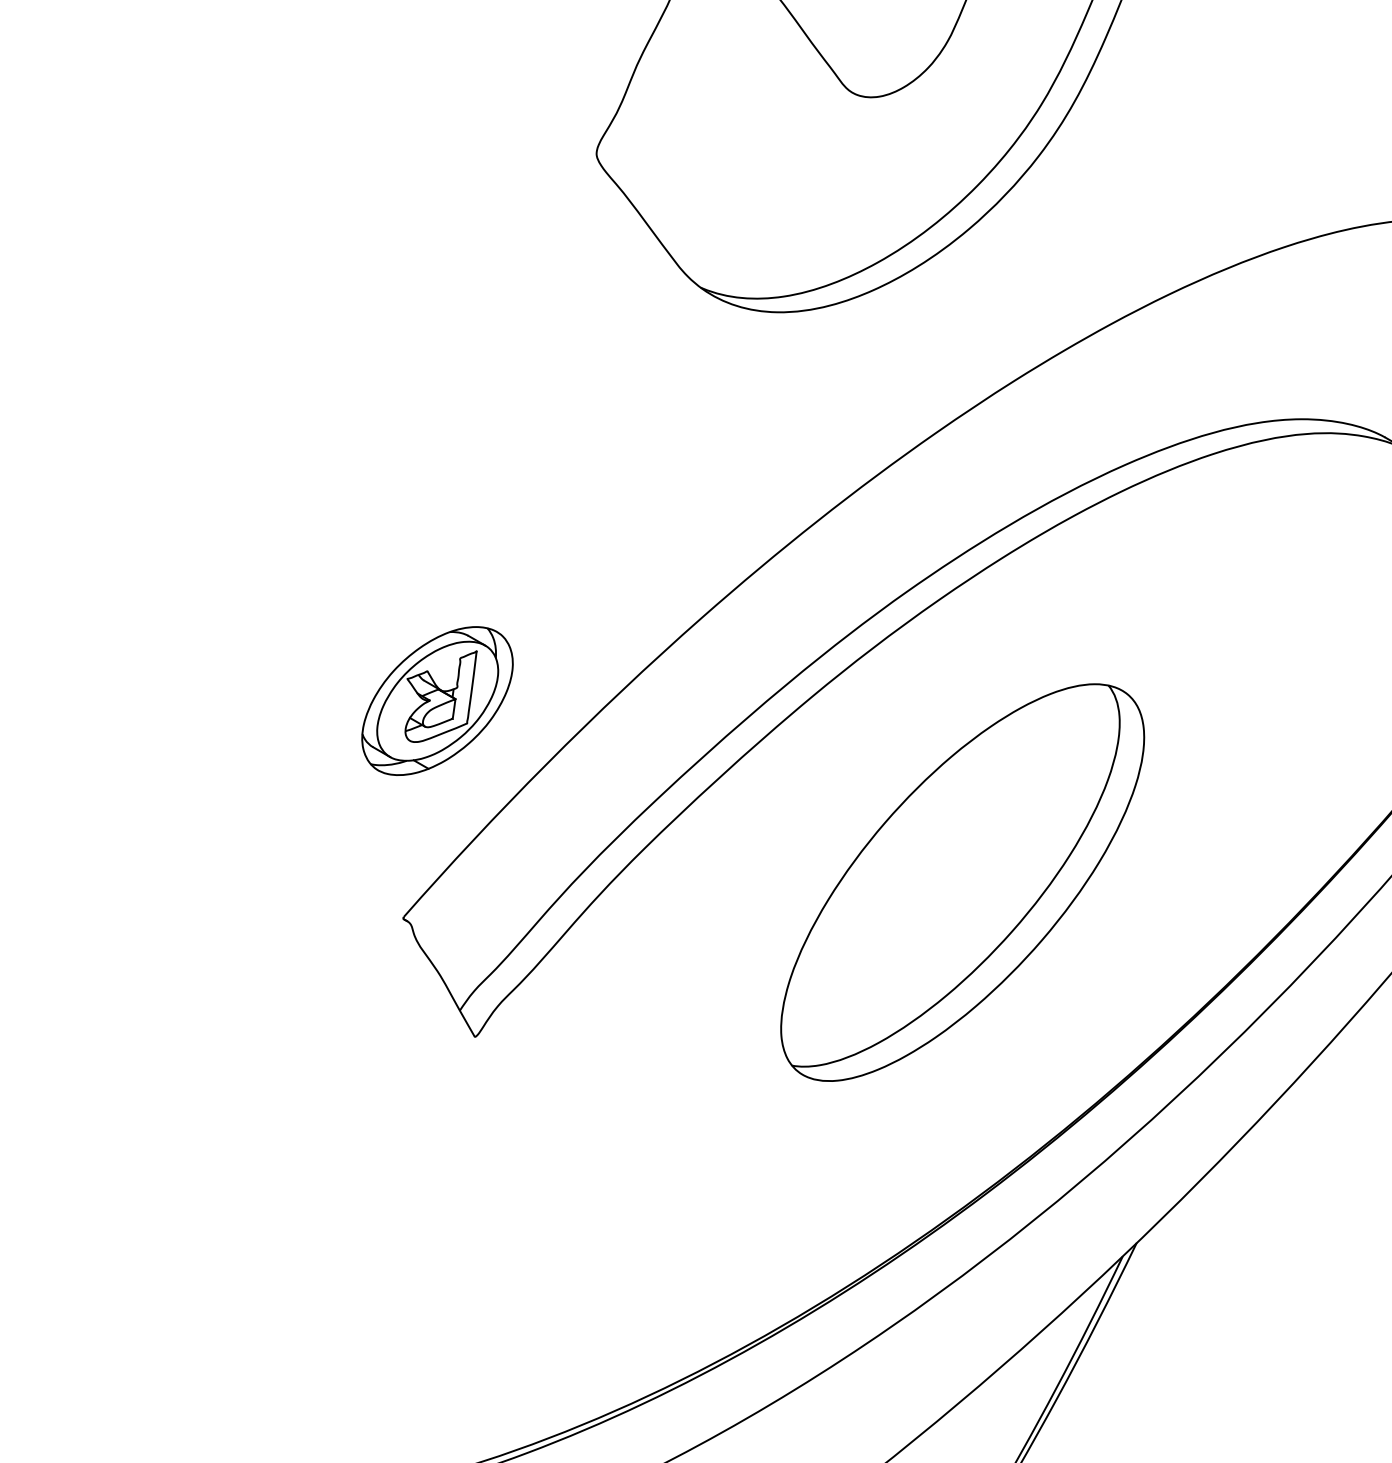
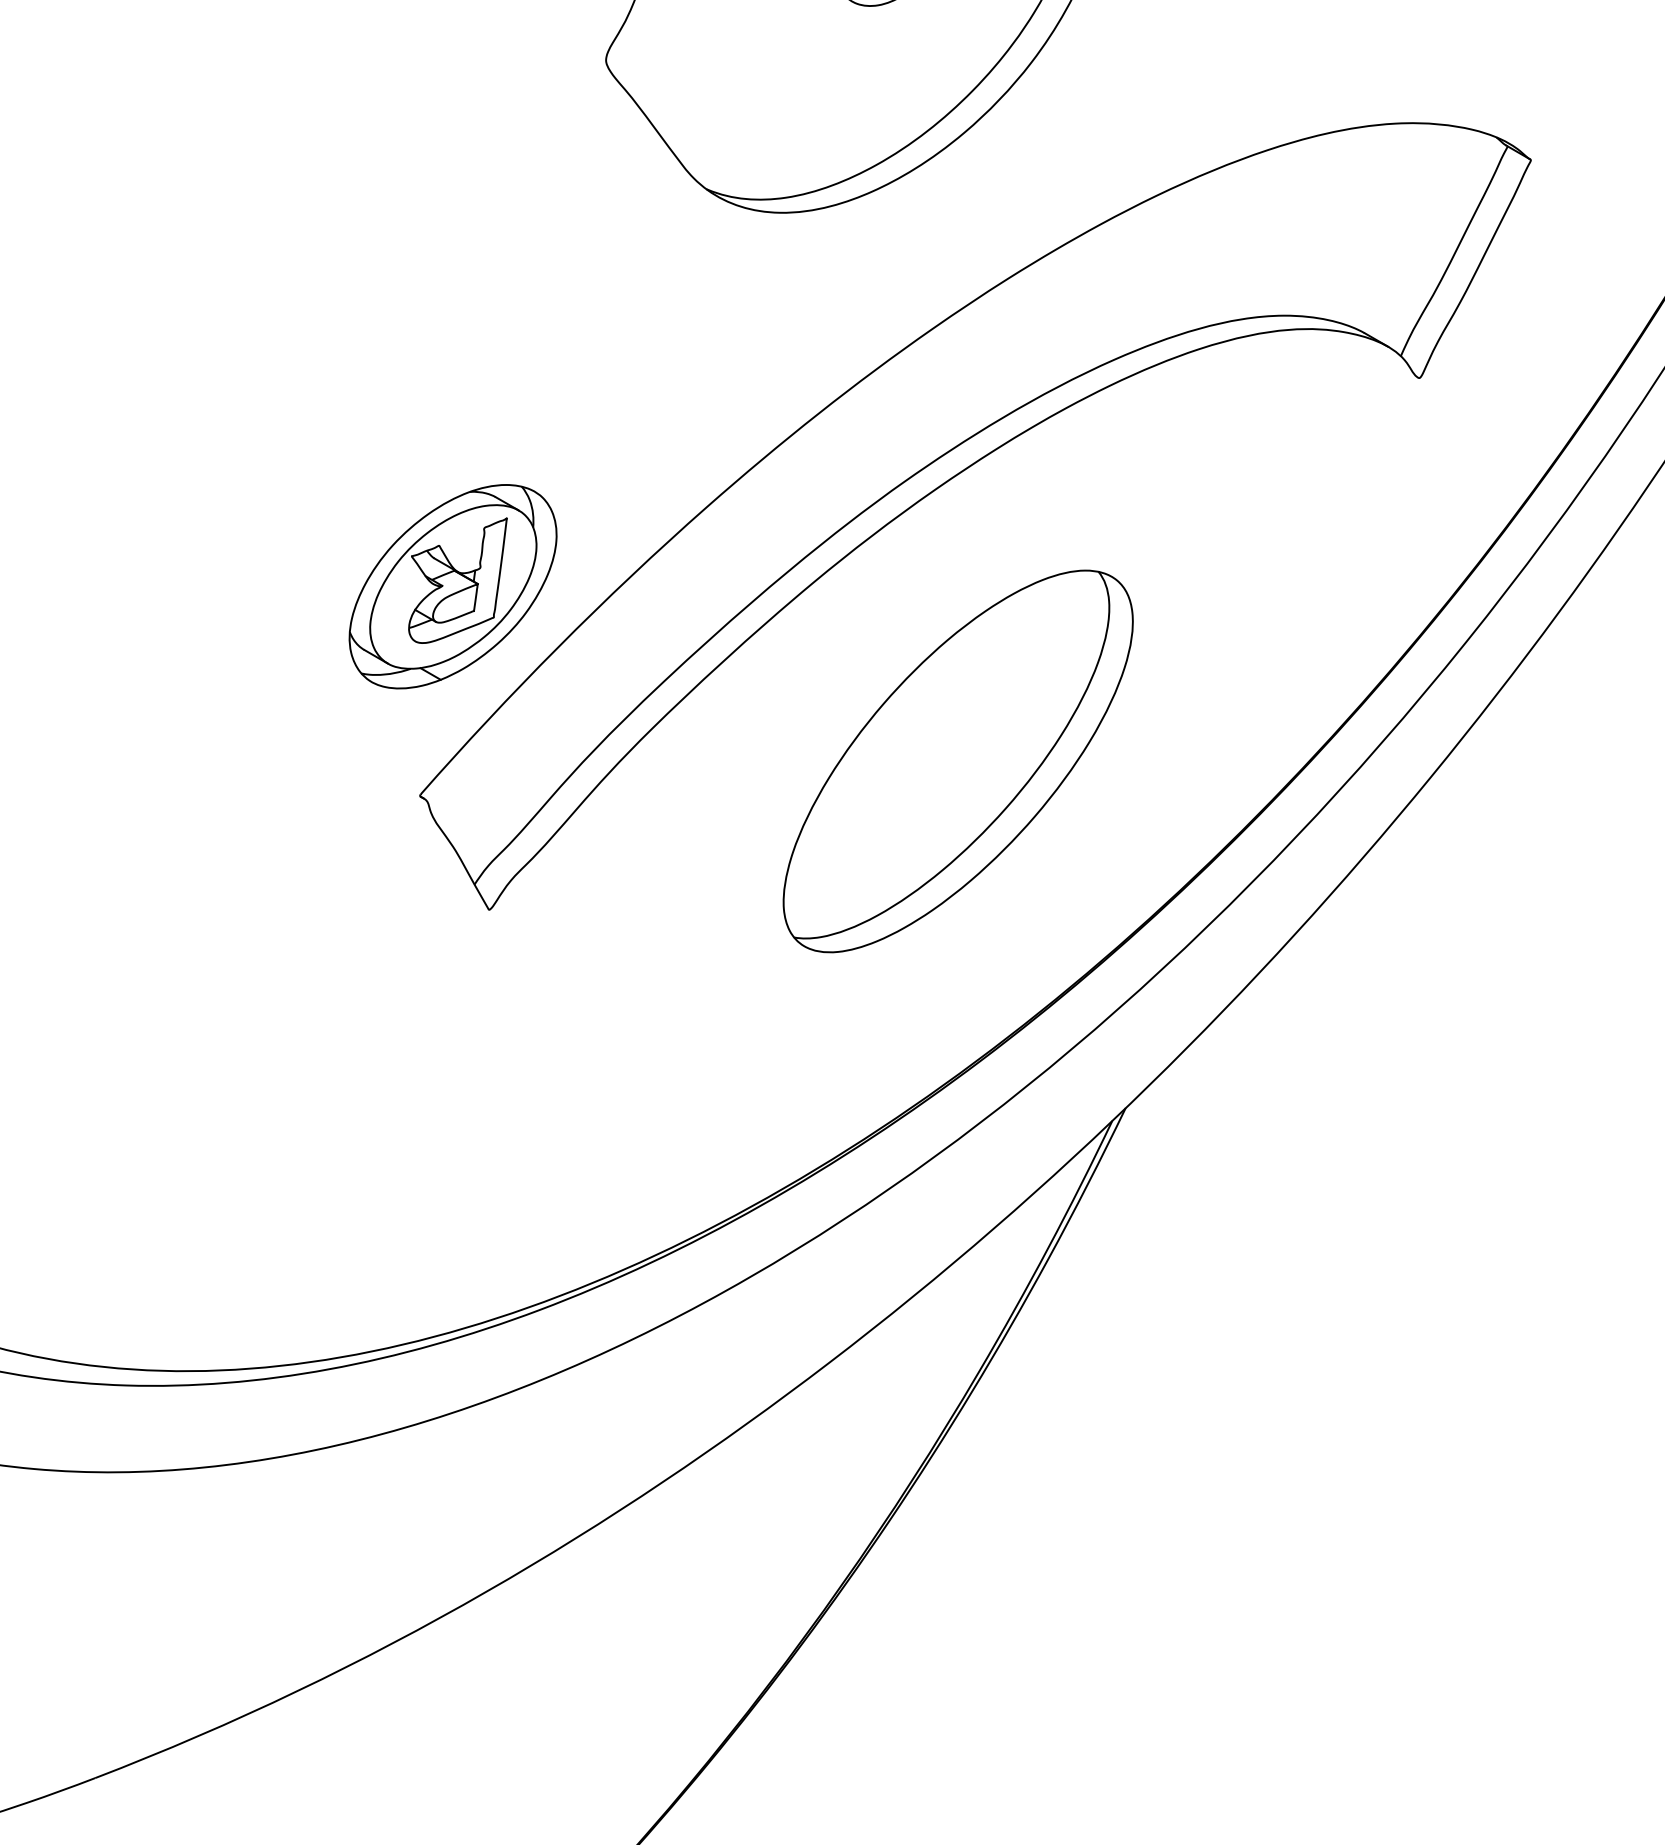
part: (436, 700) -> (452, 586), size x1.43

